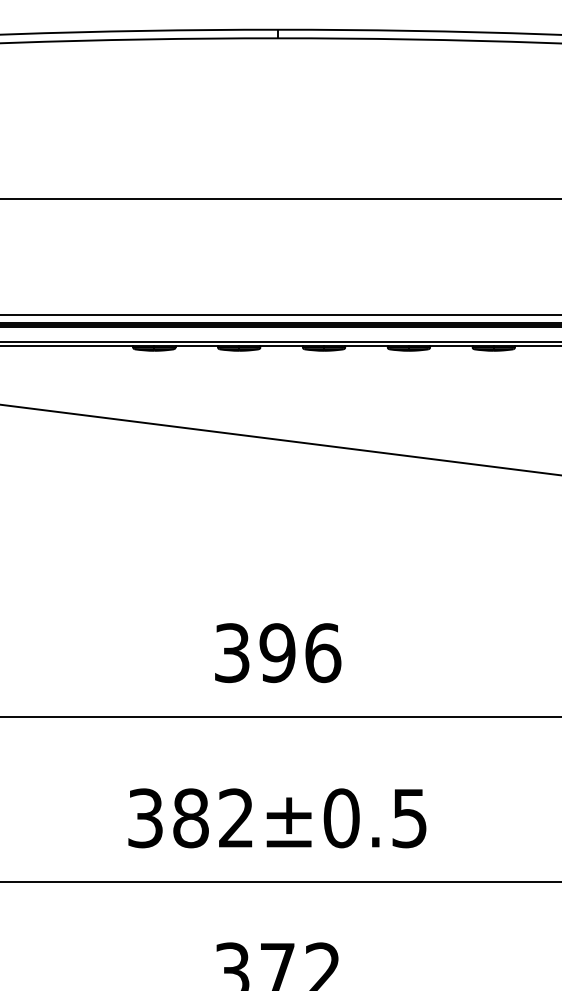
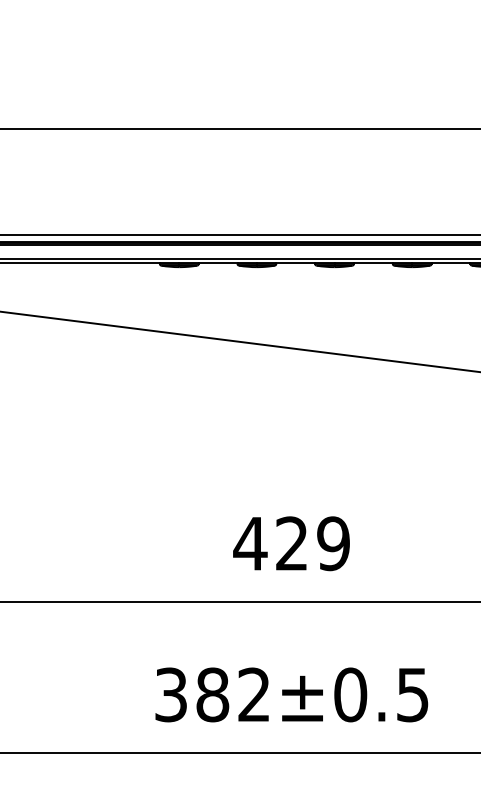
text: (277, 653) -> (291, 544), 396 -> 429

